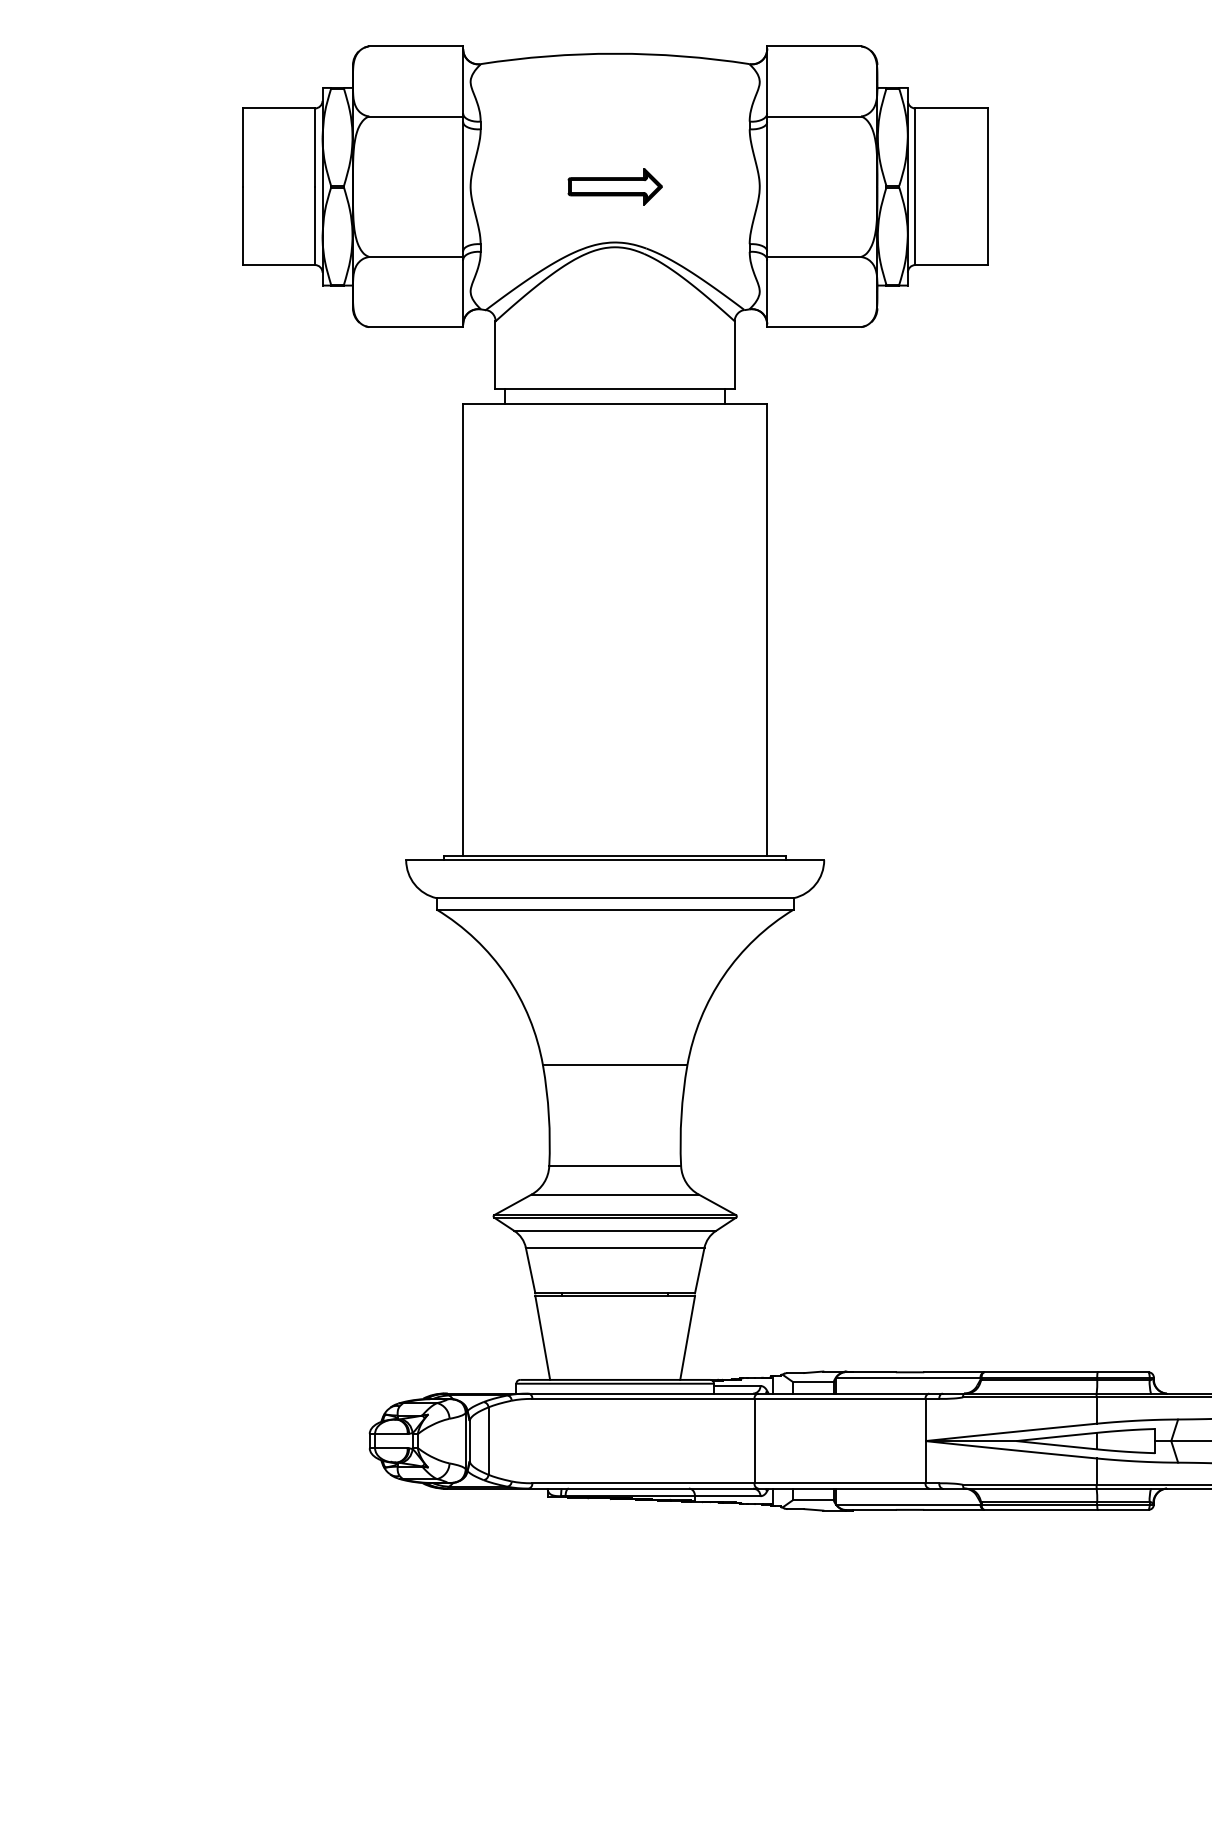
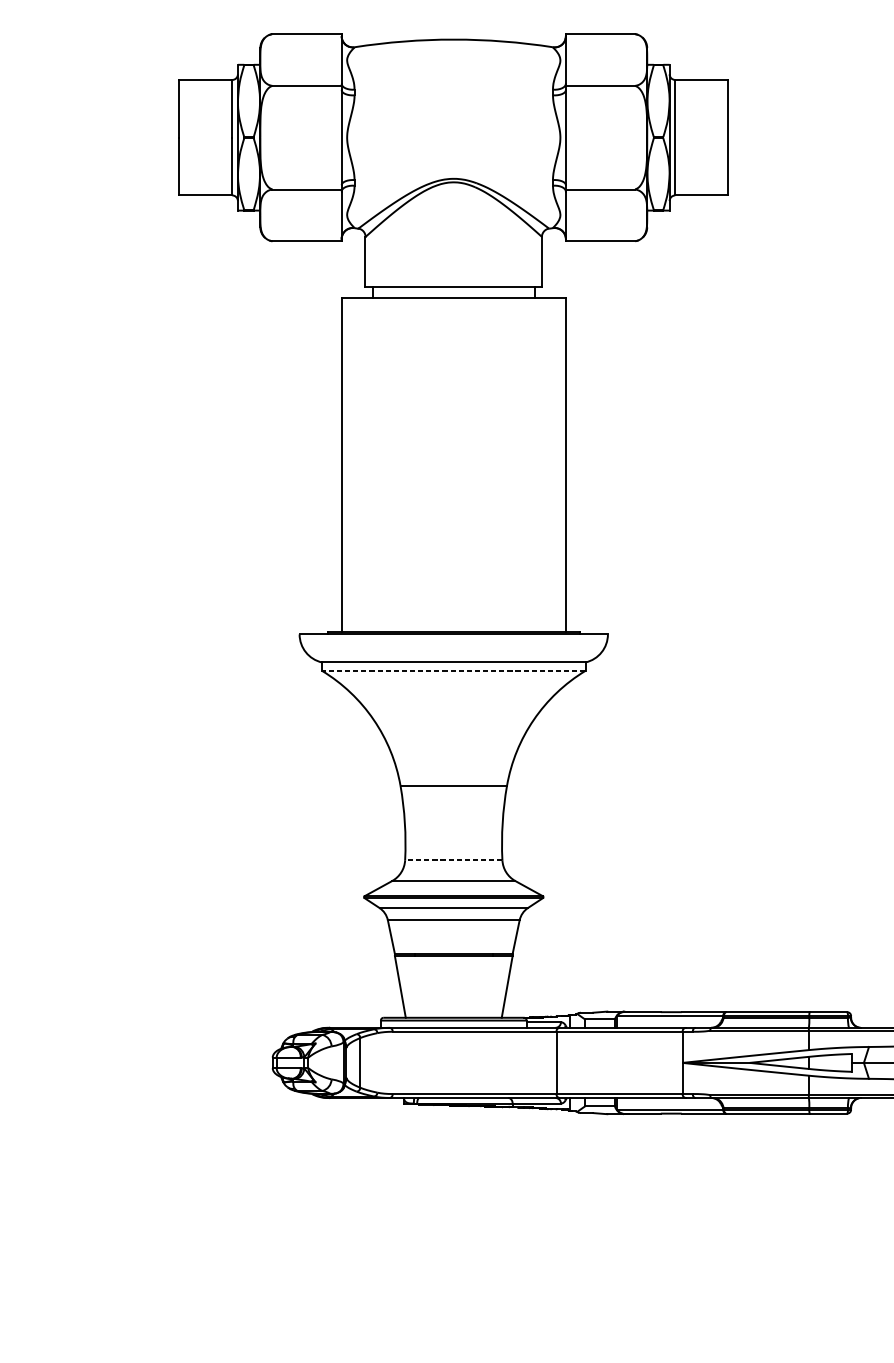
part: (614, 186) -> (453, 137), removed
line: (615, 909) -> (454, 670), solid -> dashed
line: (615, 1166) -> (454, 860), solid -> dashed

